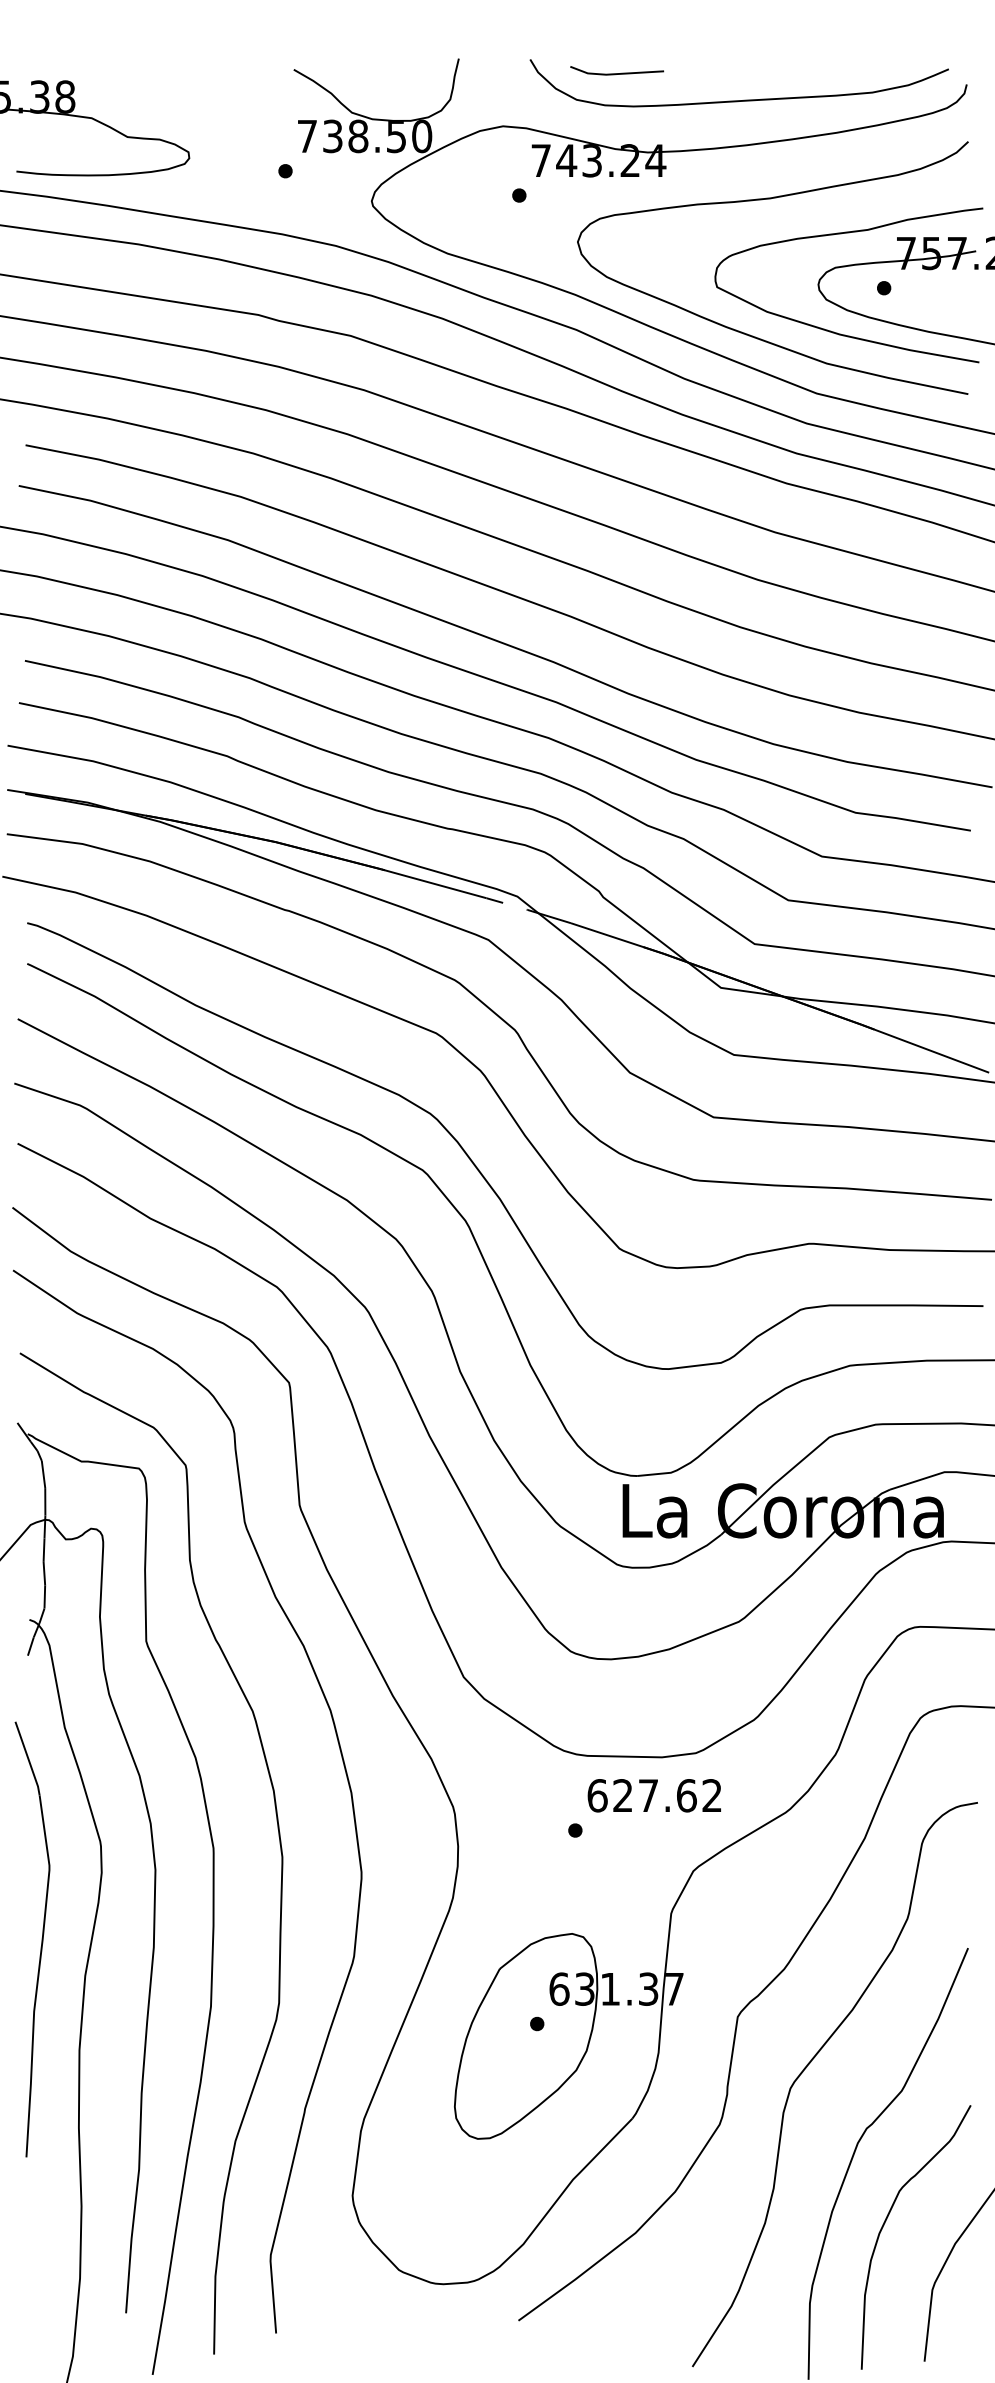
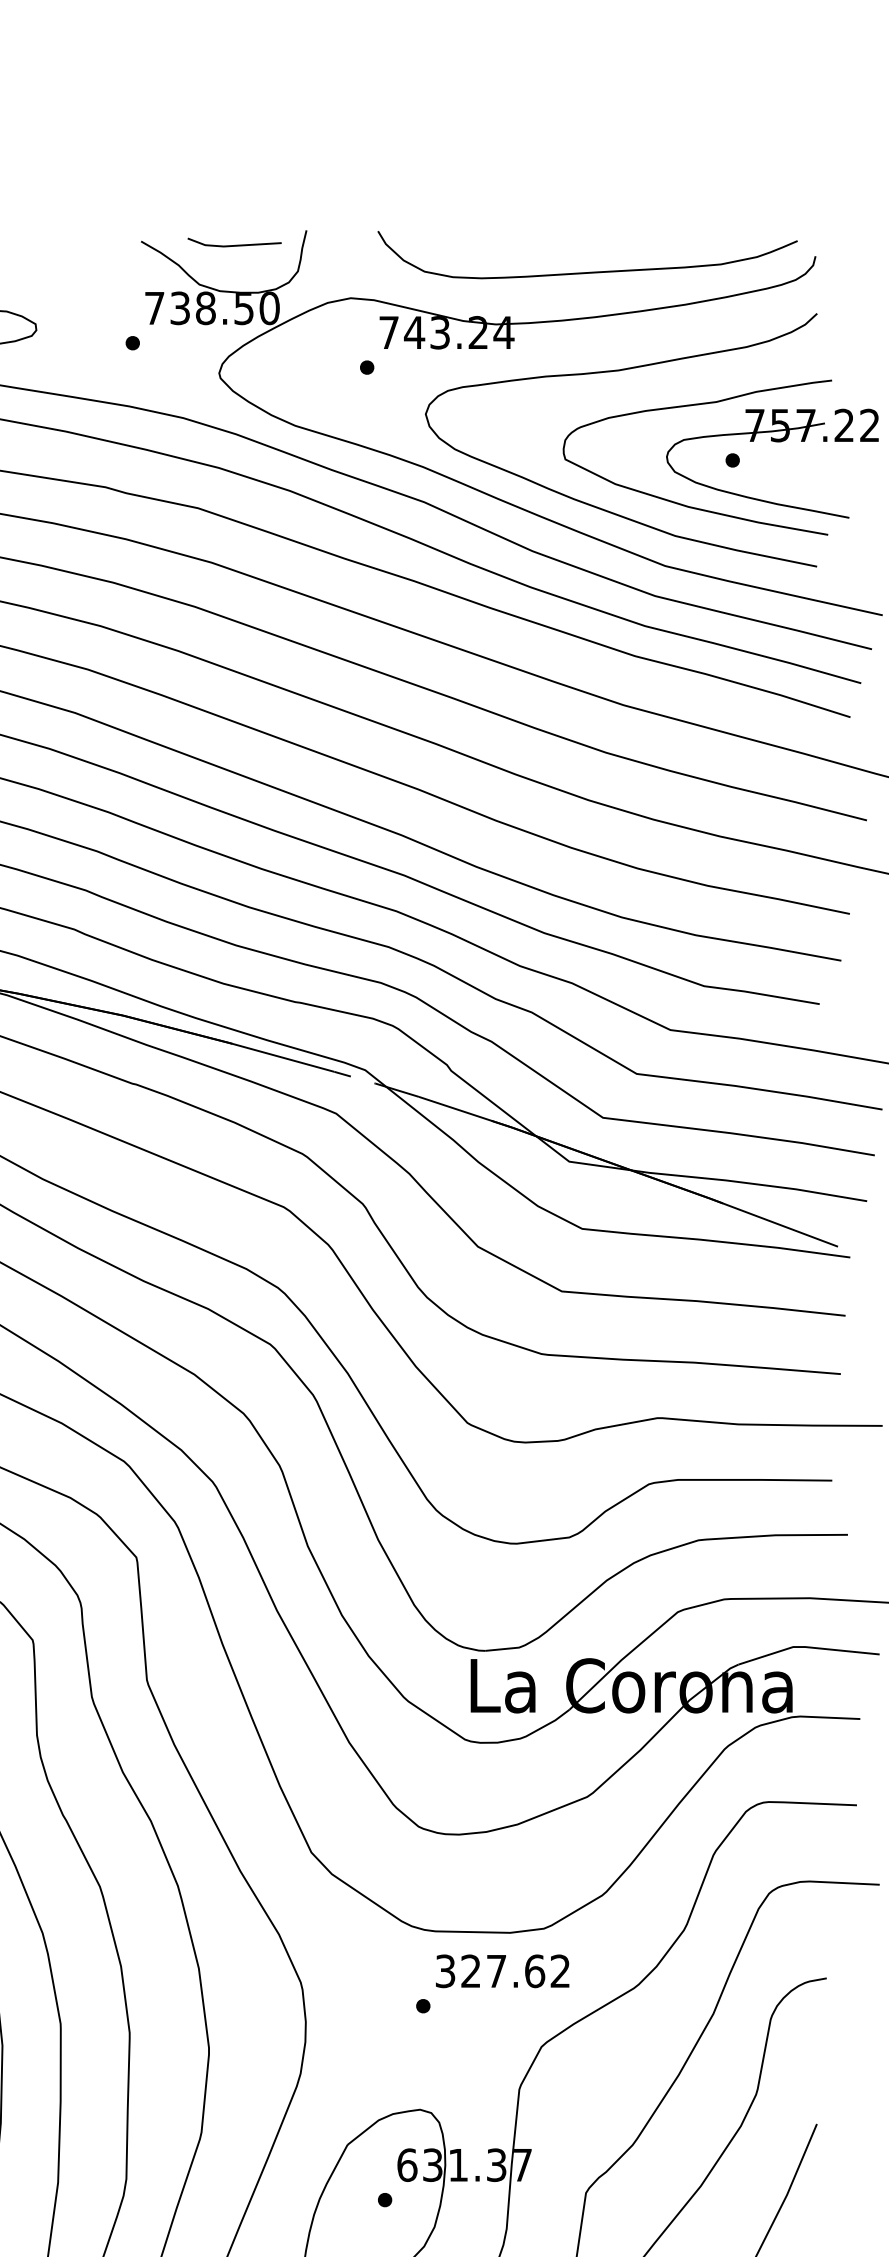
line: (617, 73) -> (235, 245), moved
text: (597, 1795) -> (445, 1971), 627.62 -> 327.62

